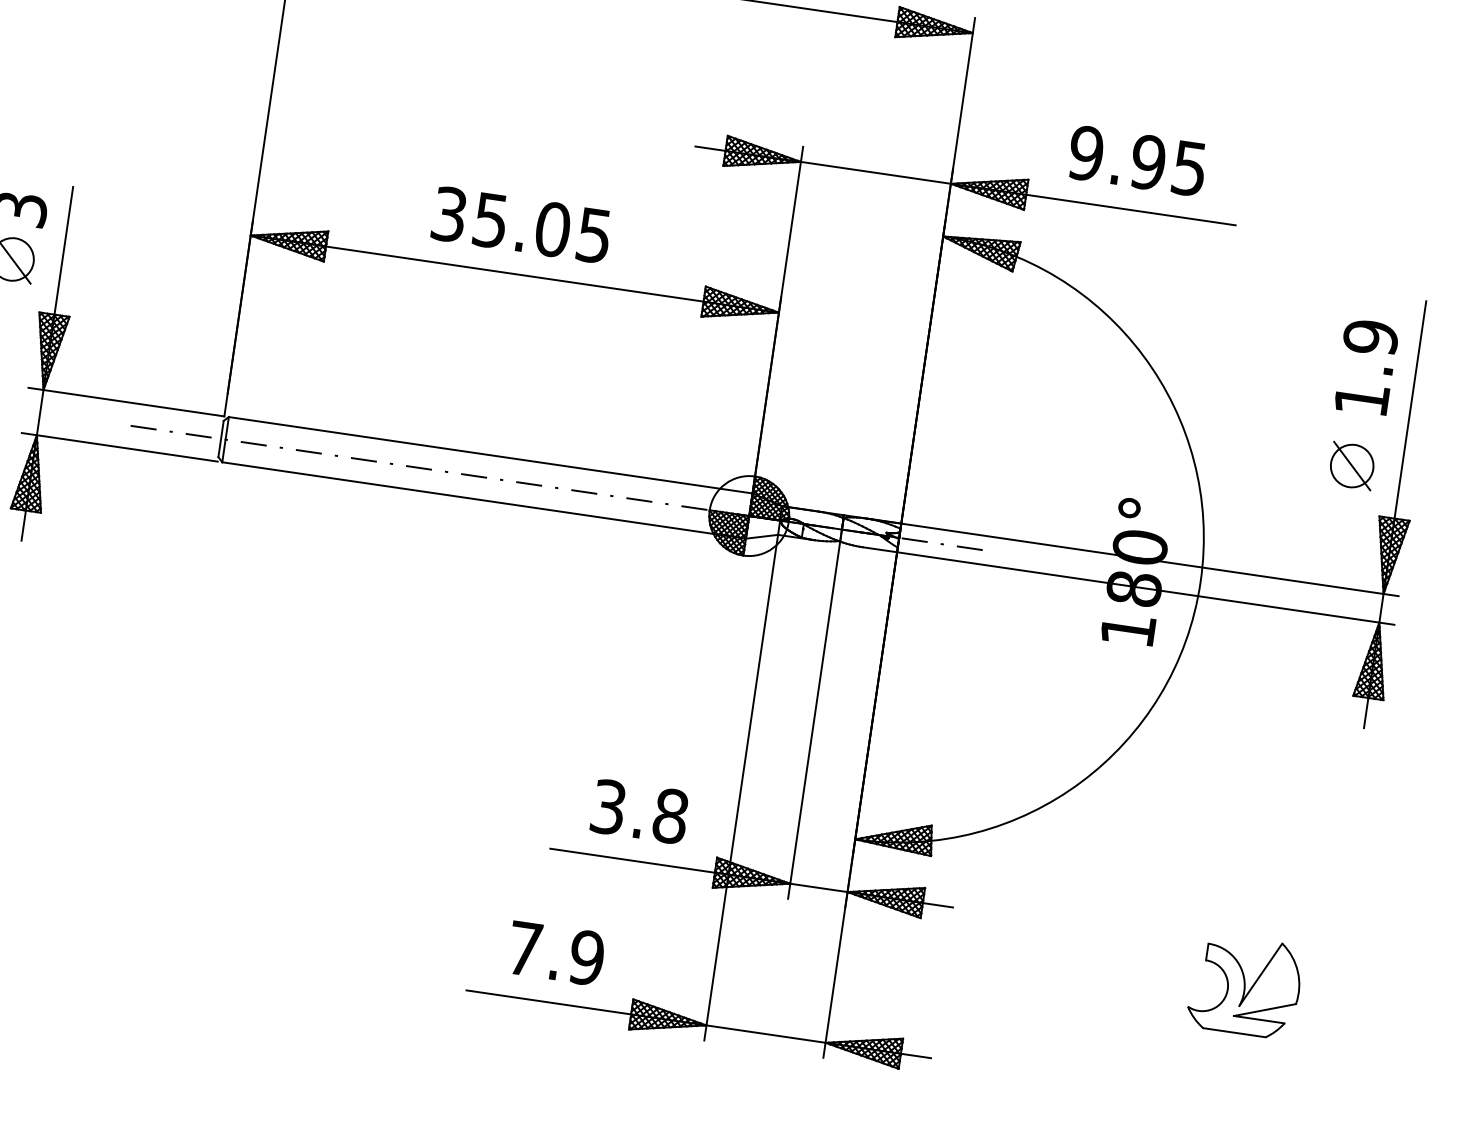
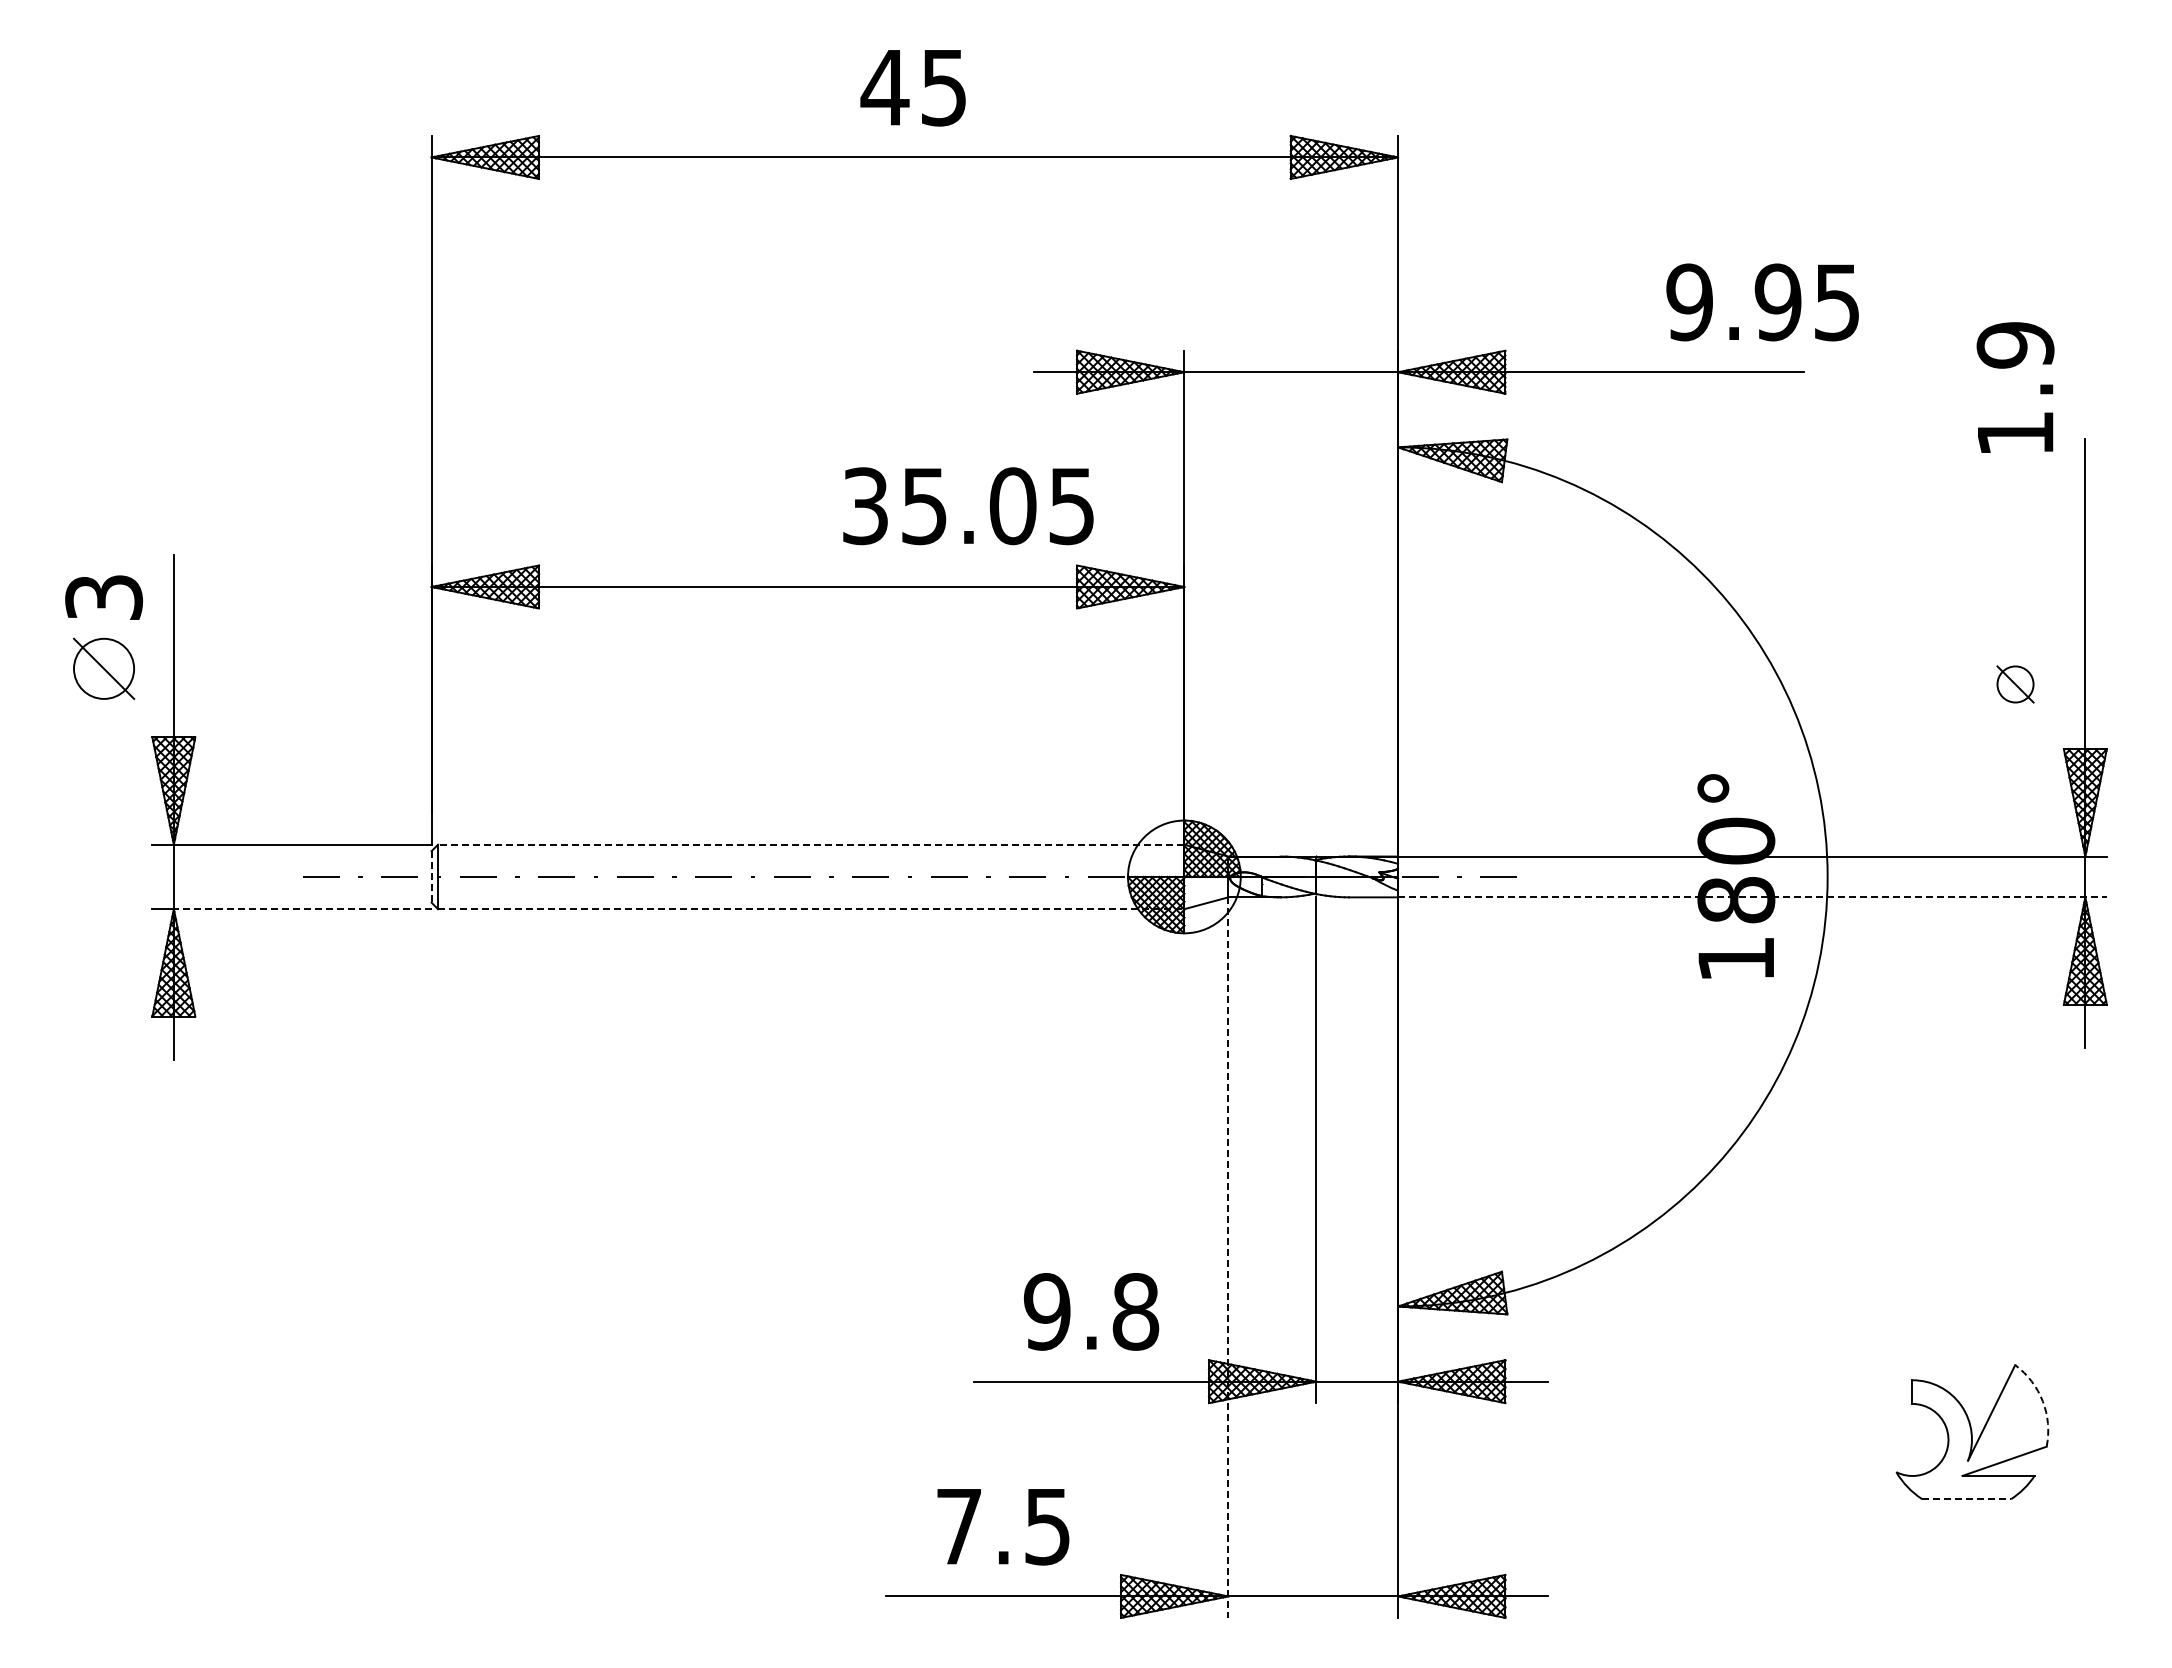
text: (1137, 161) -> (1762, 302), moved
text: (521, 225) -> (968, 506), moved
text: (1366, 367) -> (2015, 387), moved
line: (221, 438) -> (431, 876), solid -> dashed
line: (127, 448) -> (302, 909), solid -> dashed
line: (490, 455) -> (810, 844), solid -> dashed
part: (1352, 466) -> (2015, 684), size x0.6
line: (484, 500) -> (811, 909), solid -> dashed
line: (1145, 588) -> (1752, 897), solid -> dashed
line: (741, 788) -> (1228, 1258), solid -> dashed
text: (608, 806) -> (1046, 1311), 3.8 -> 9.8
text: (586, 957) -> (1047, 1526), 7.9 -> 7.5
arc: (1297, 971) -> (2042, 1401), solid -> dashed
line: (1235, 1033) -> (1967, 1499), solid -> dashed

